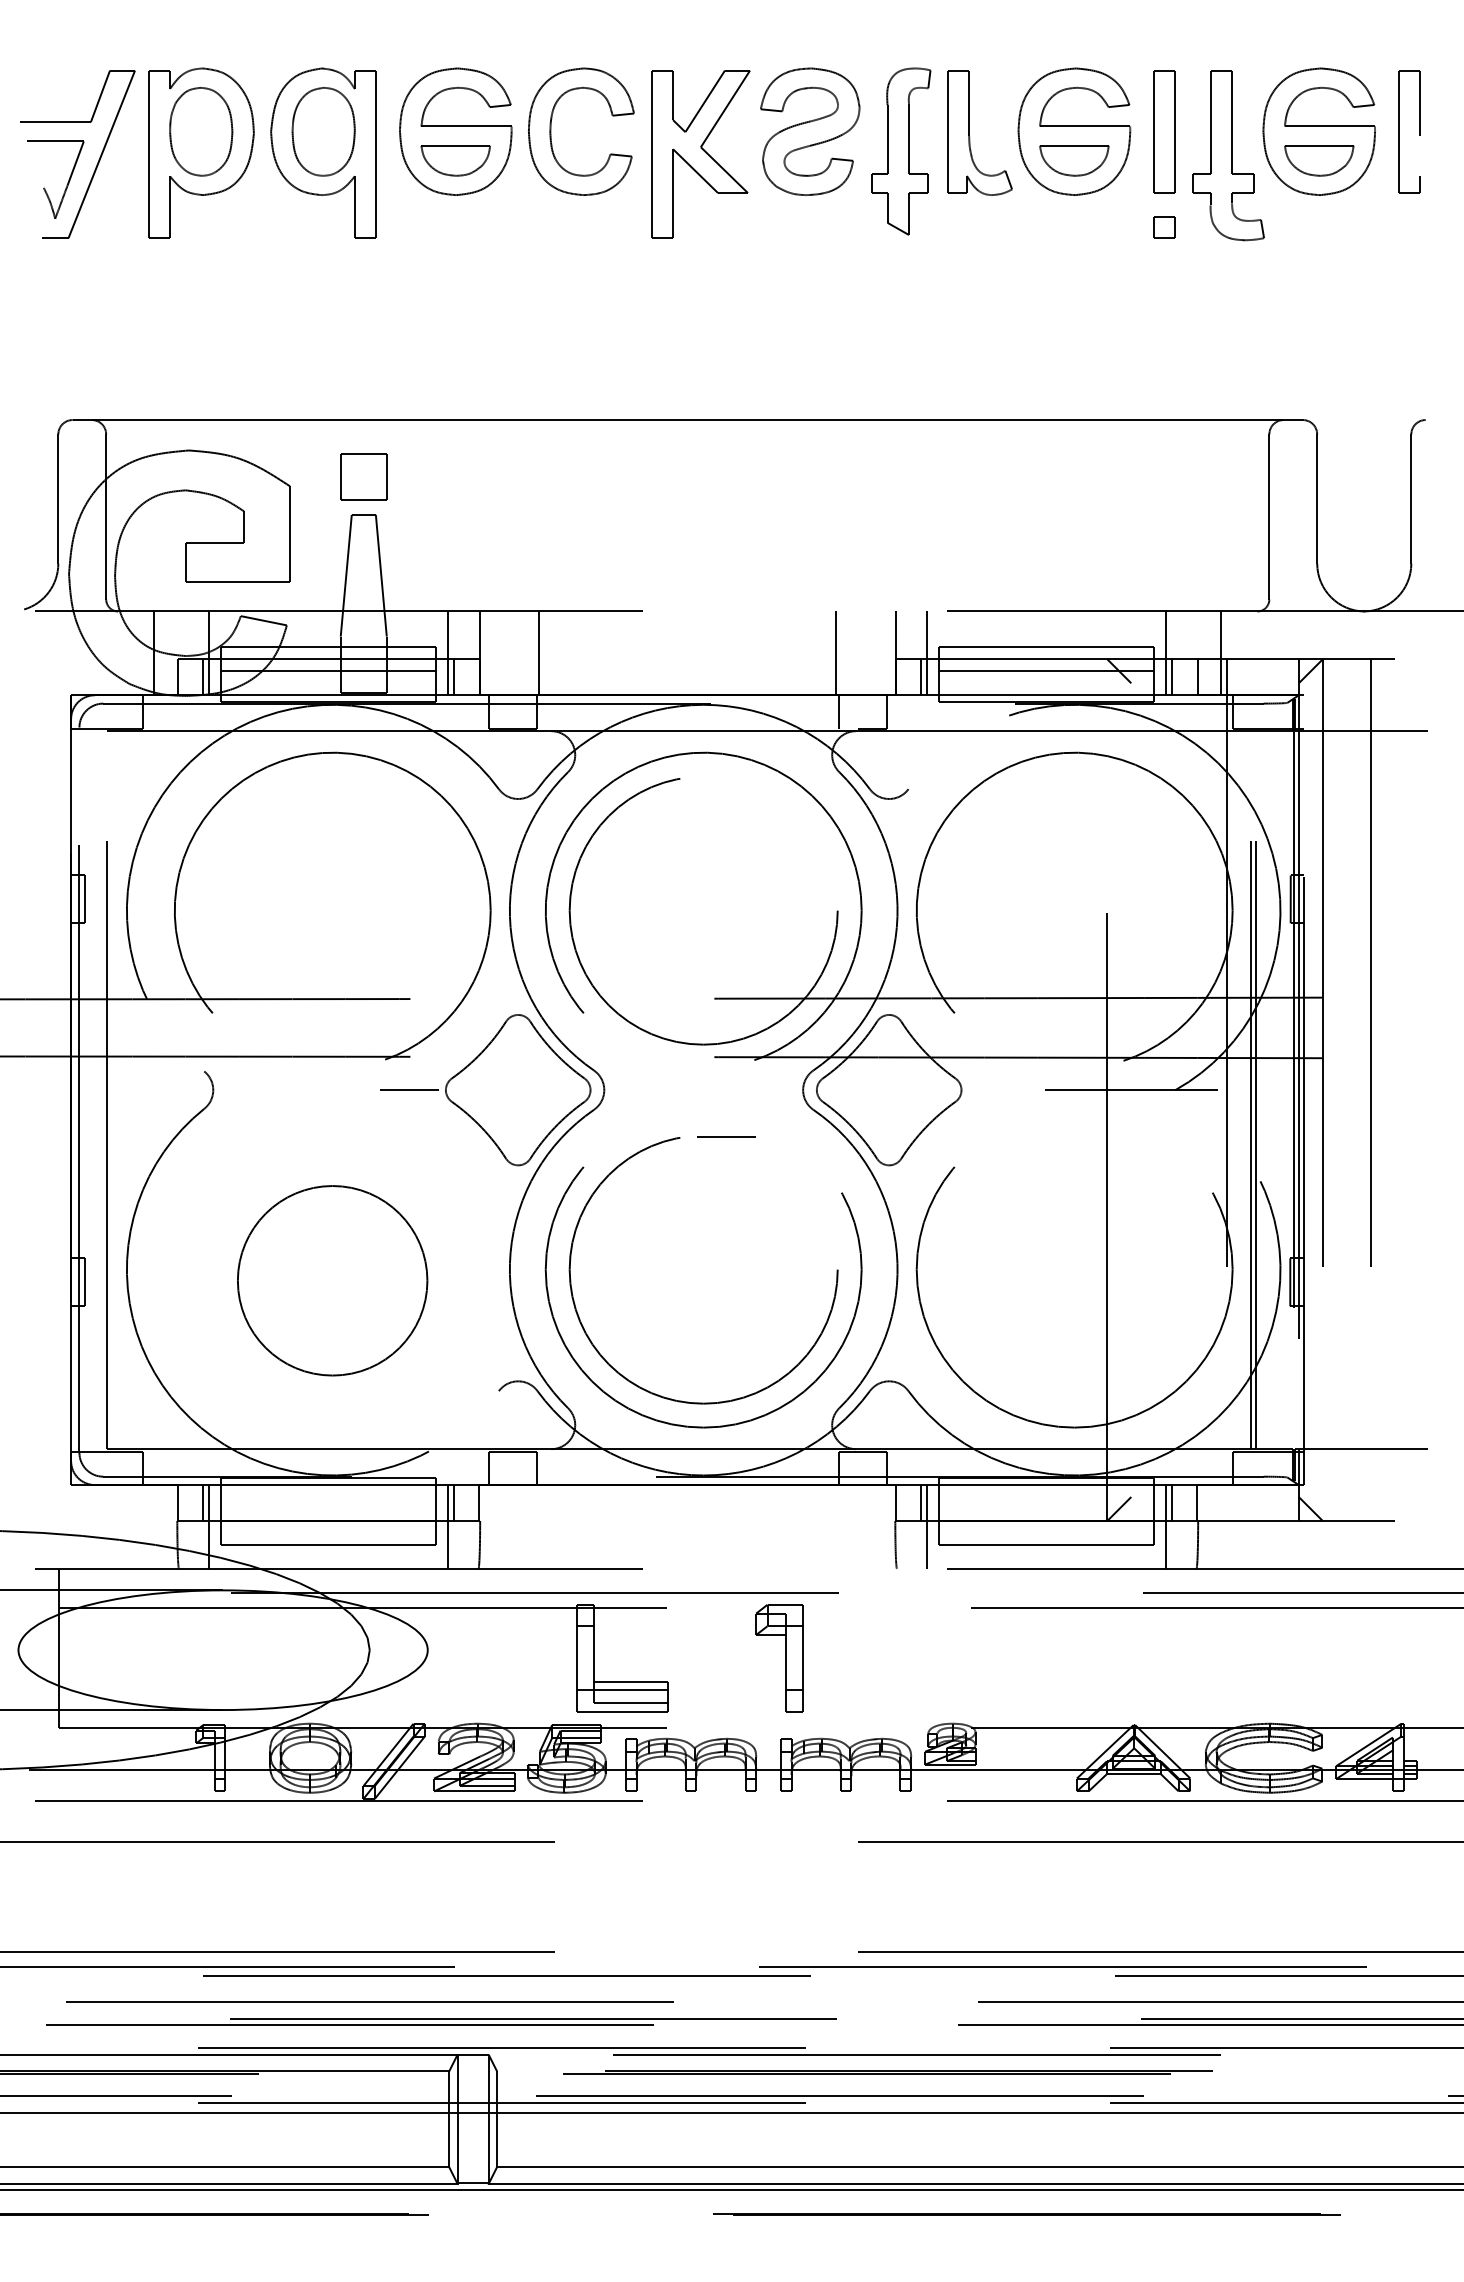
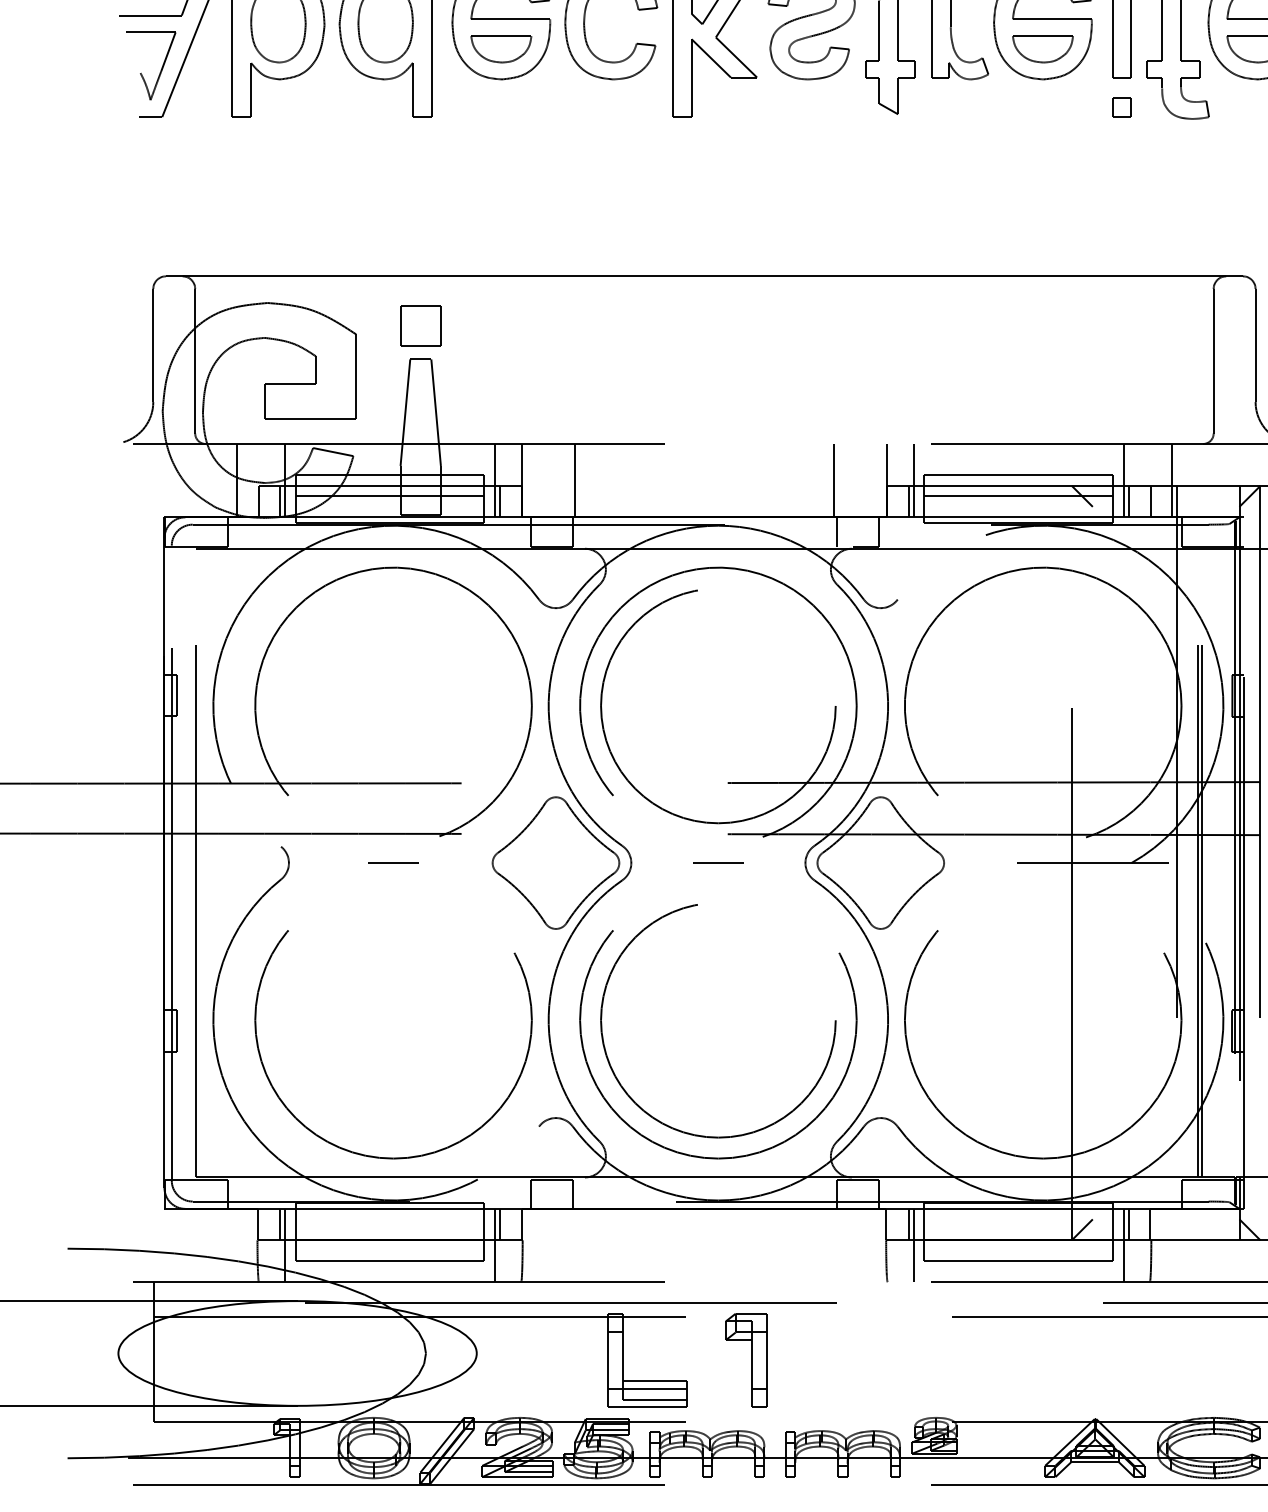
line: (409, 1089) -> (393, 862), moved
line: (726, 1136) -> (718, 862), moved
circle: (332, 1297) -> (393, 1044), size x1.67
part: (779, 1658) -> (746, 1360), moved

